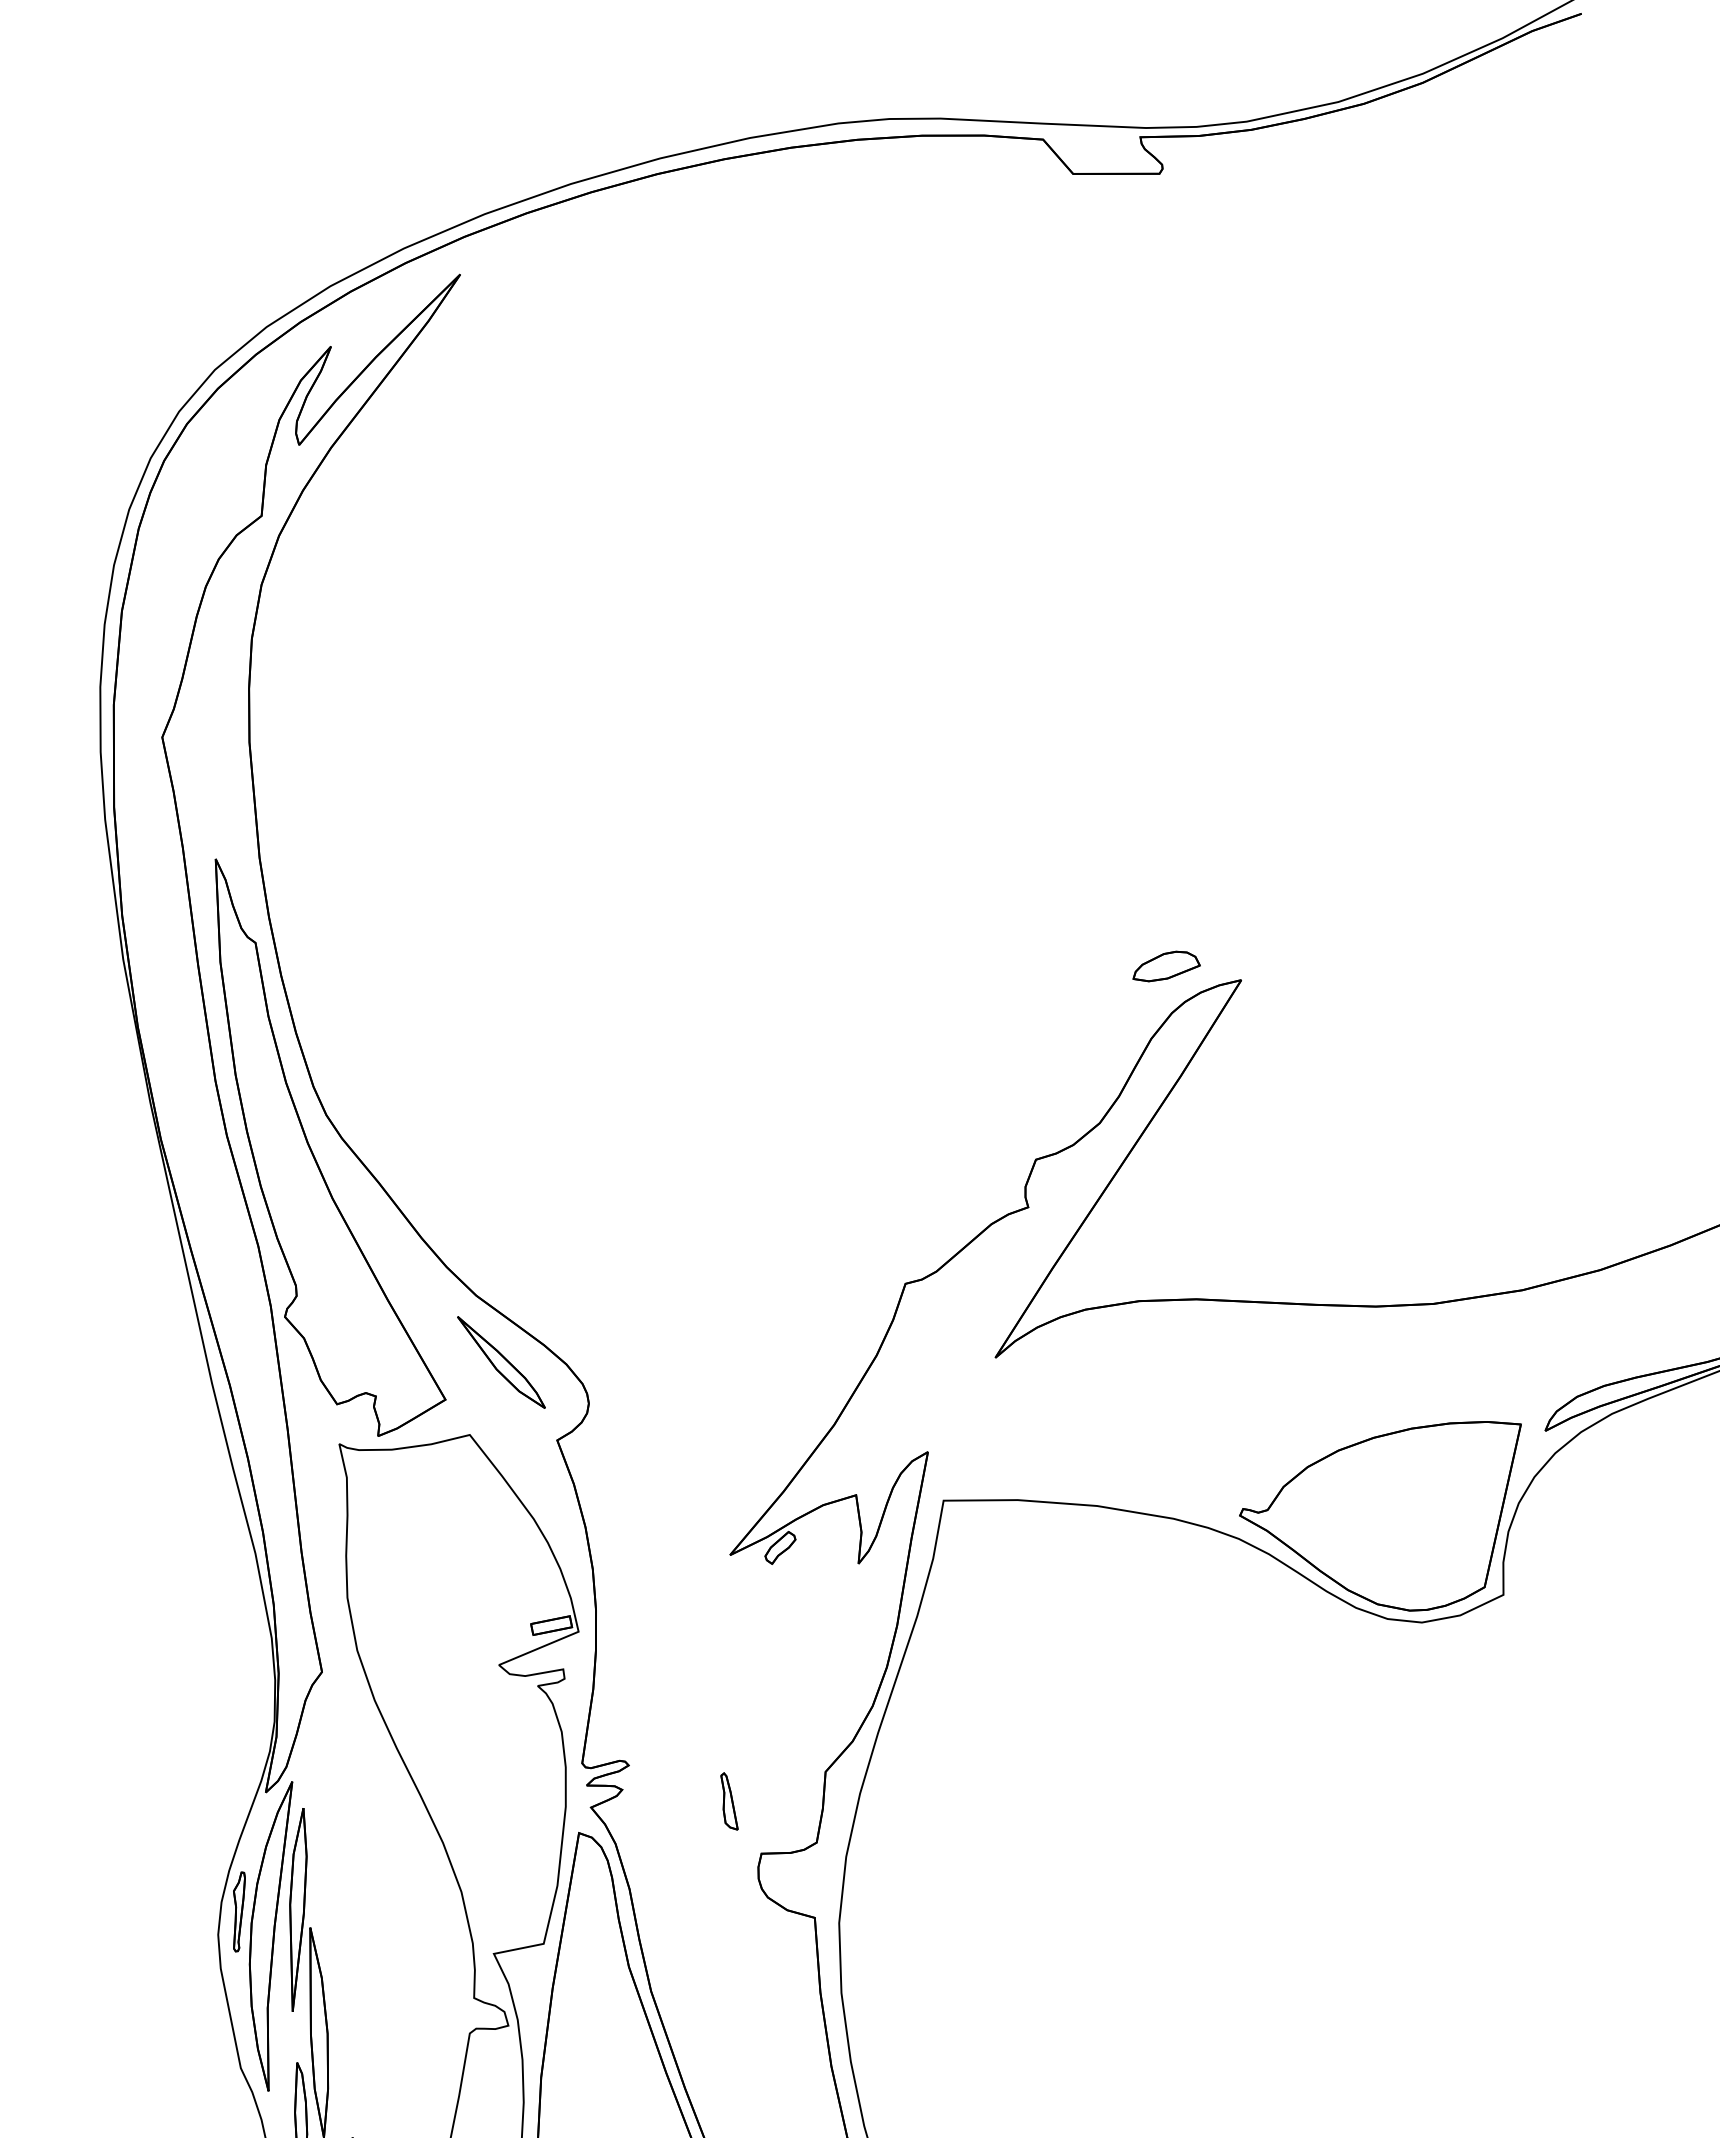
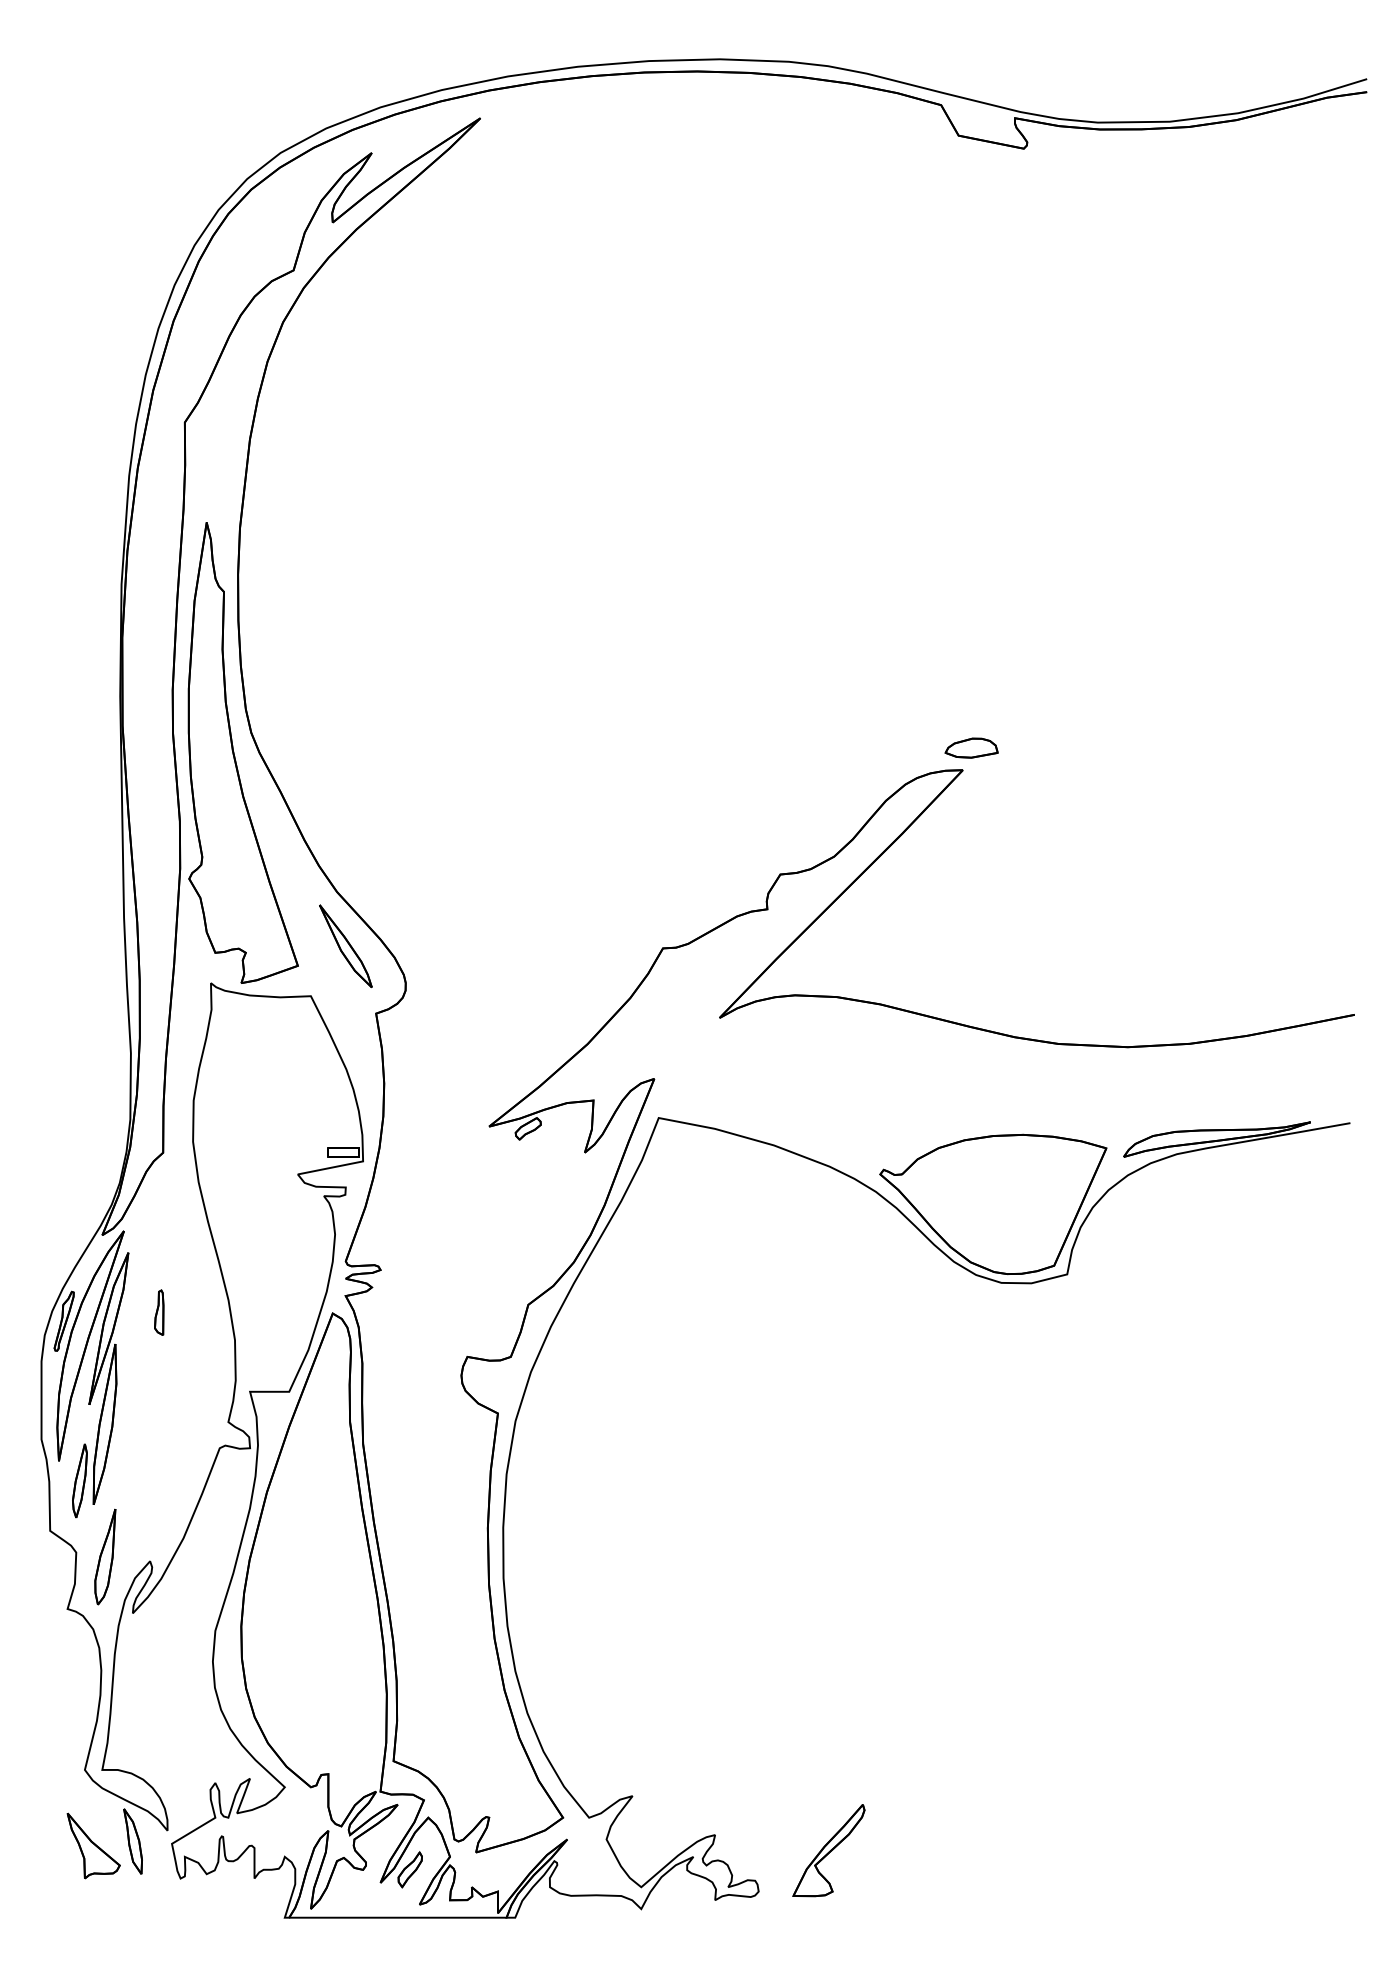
part: (1165, 965) -> (971, 747), moved
part: (727, 1801) -> (159, 1312), moved

